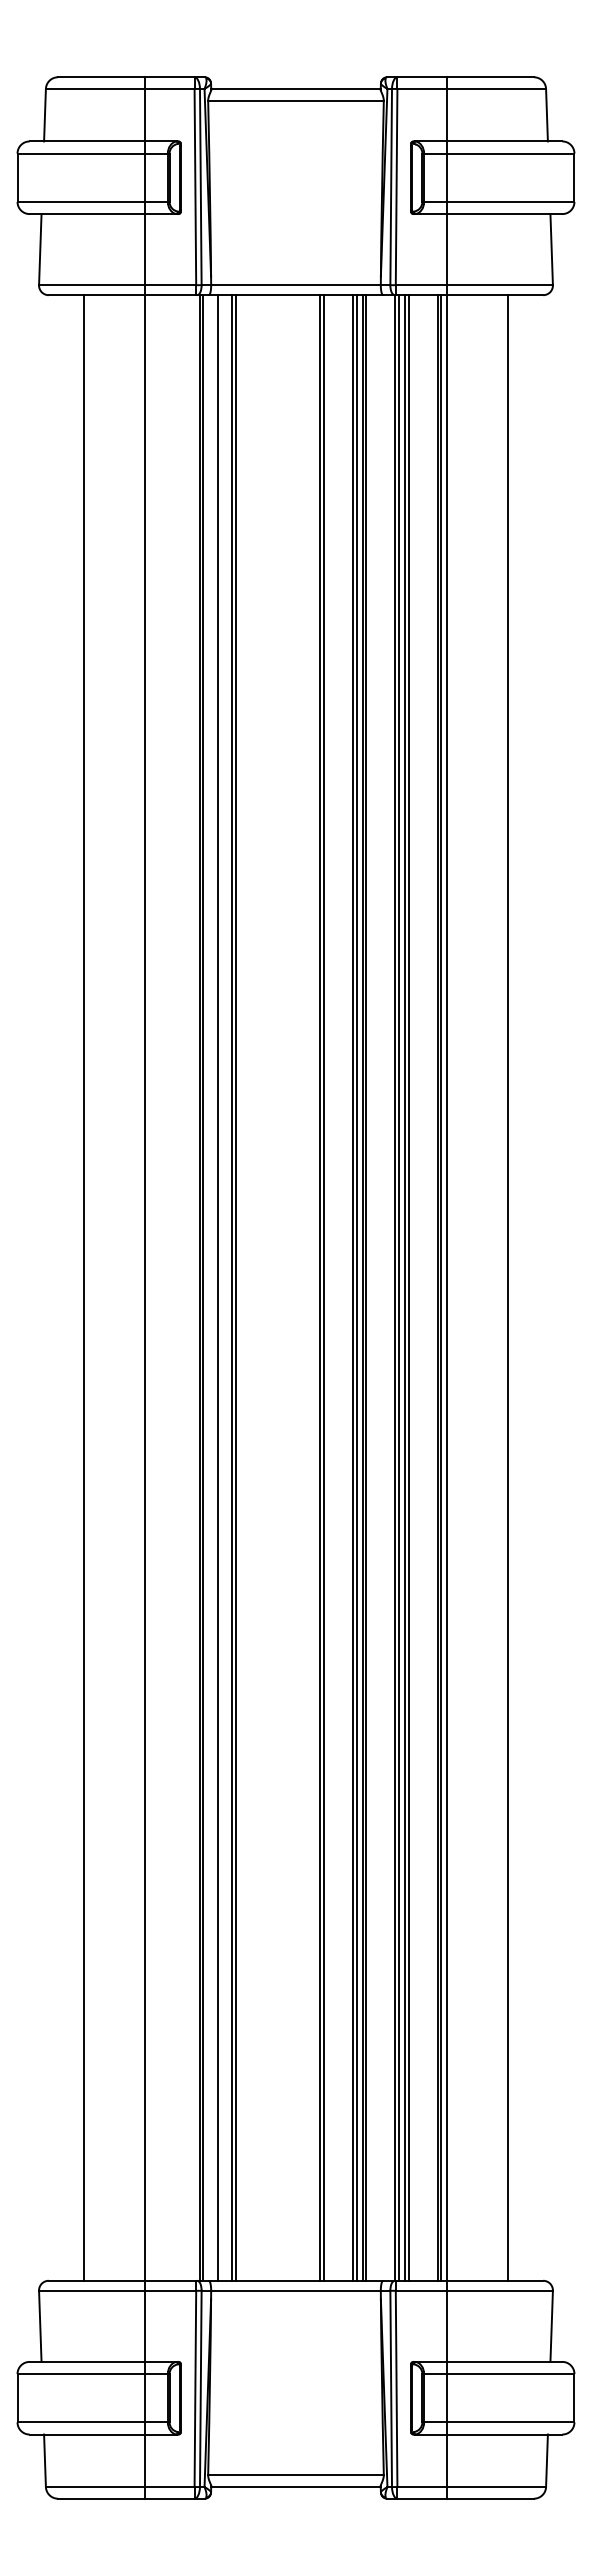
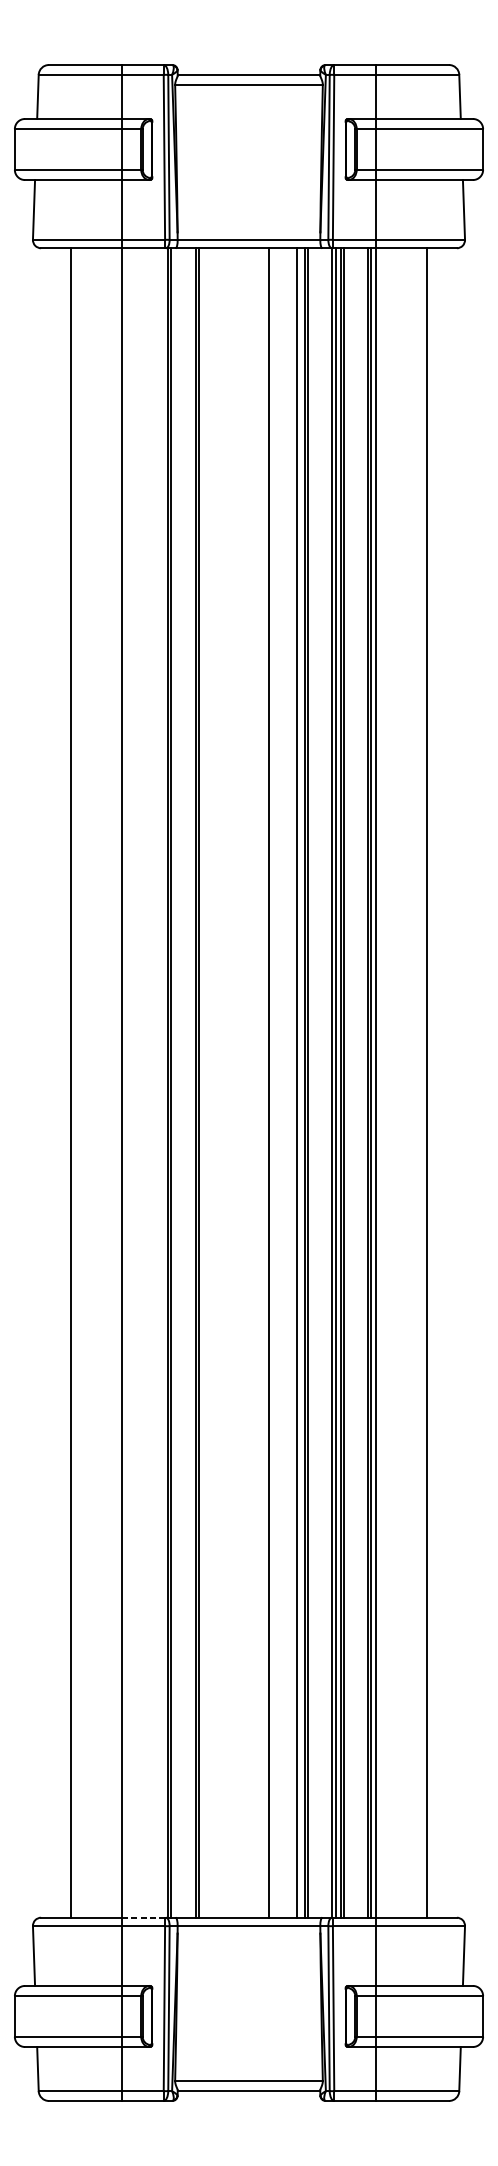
line: (217, 1287) -> (182, 1082), removed
line: (323, 1287) -> (272, 1082), removed
line: (356, 1287) -> (299, 1082), removed
line: (170, 2280) -> (143, 1917), solid -> dashed

